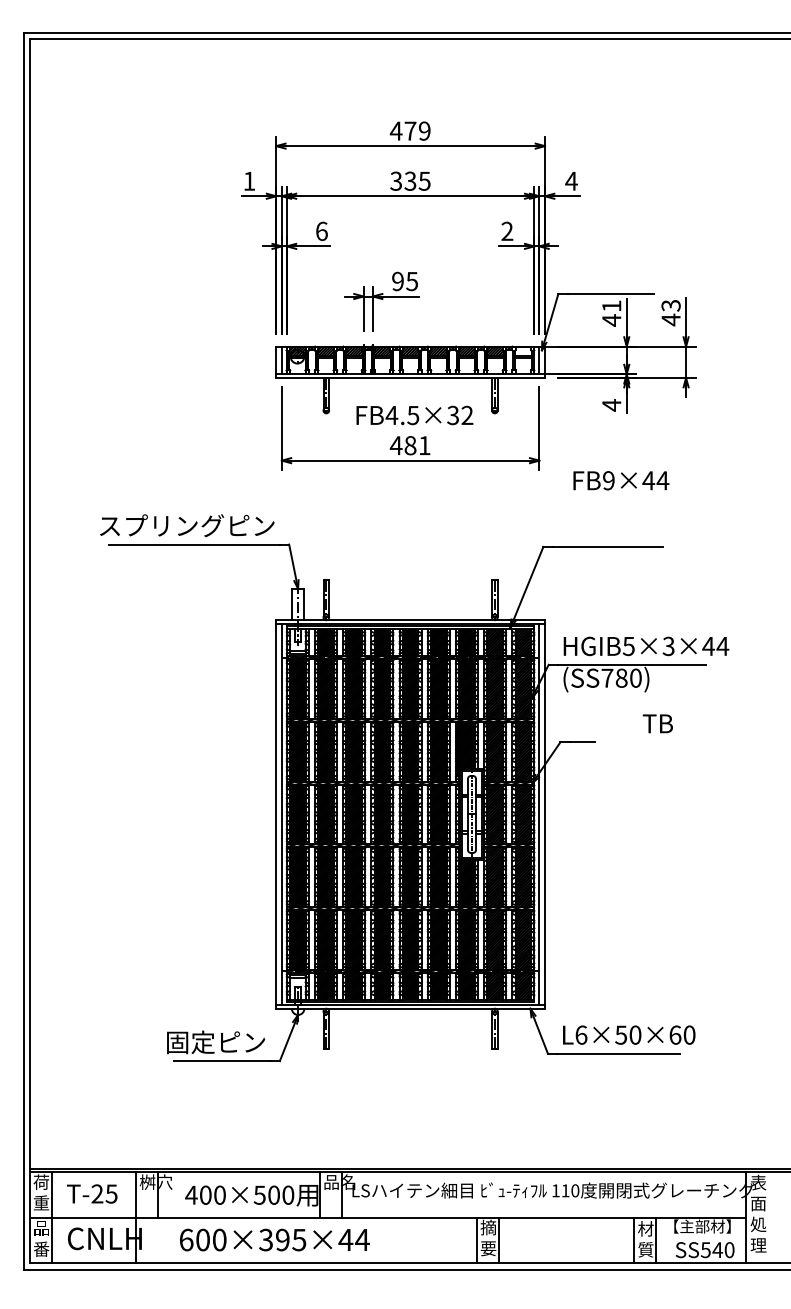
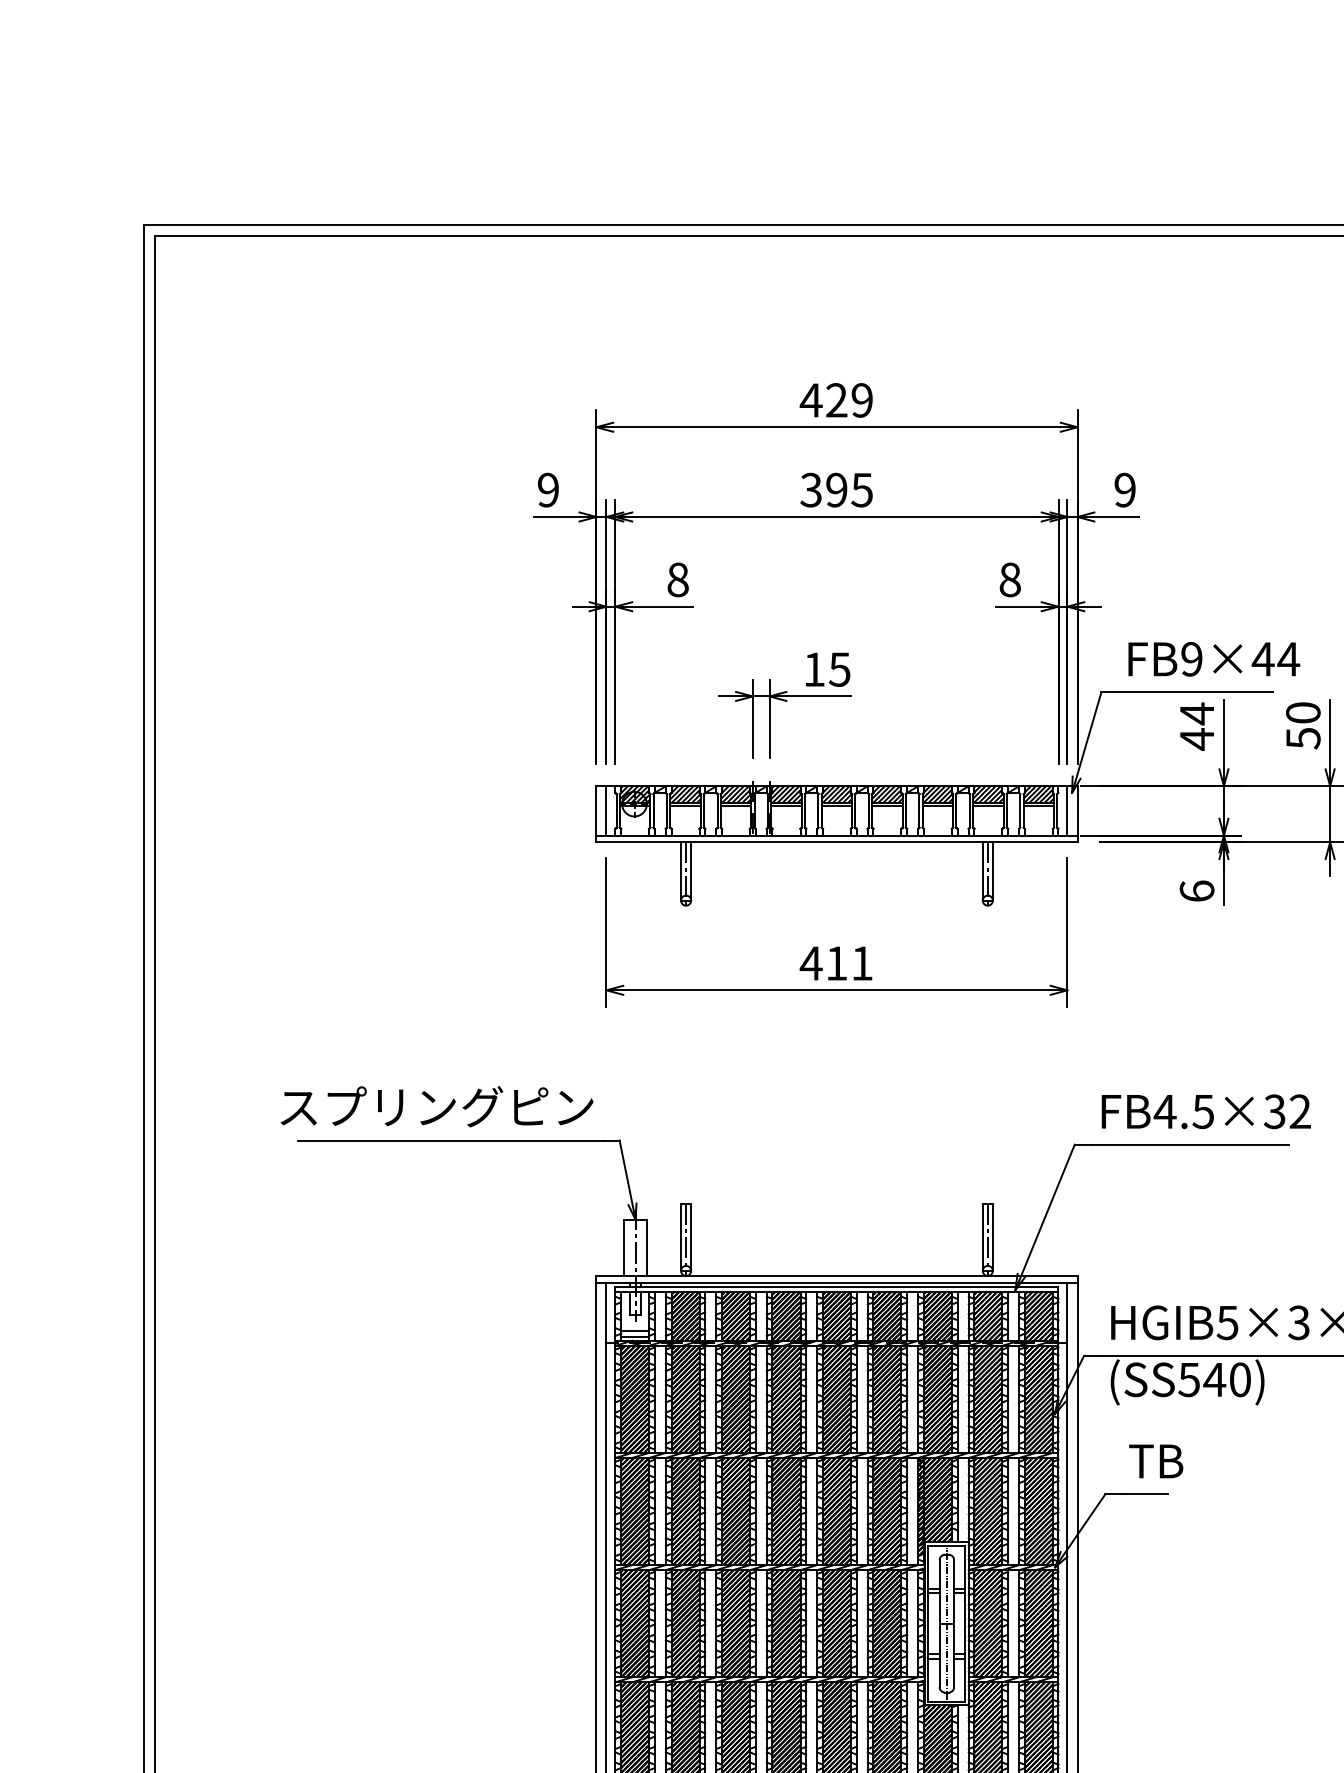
text: (410, 130) -> (836, 399), 479 -> 429
text: (249, 180) -> (548, 488), 1 -> 9
text: (571, 180) -> (1125, 488), 4 -> 9
text: (410, 181) -> (836, 490), 335 -> 395
text: (321, 230) -> (677, 578), 6 -> 8
text: (507, 231) -> (1010, 580), 2 -> 8
text: (397, 281) -> (813, 669), 95 -> 15
text: (611, 305) -> (1196, 712), 41 -> 44
text: (670, 312) -> (1302, 725), 43 -> 50
hatch: (522, 351) -> (1037, 794), added
text: (611, 405) -> (1196, 891), 4 -> 6
text: (414, 415) -> (1205, 1111), moved
text: (410, 445) -> (836, 963), 481 -> 411
text: (621, 480) -> (1214, 658), moved
text: (614, 677) -> (1201, 1378), (SS780) -> (SS540)
text: (657, 723) -> (1155, 1460), moved

